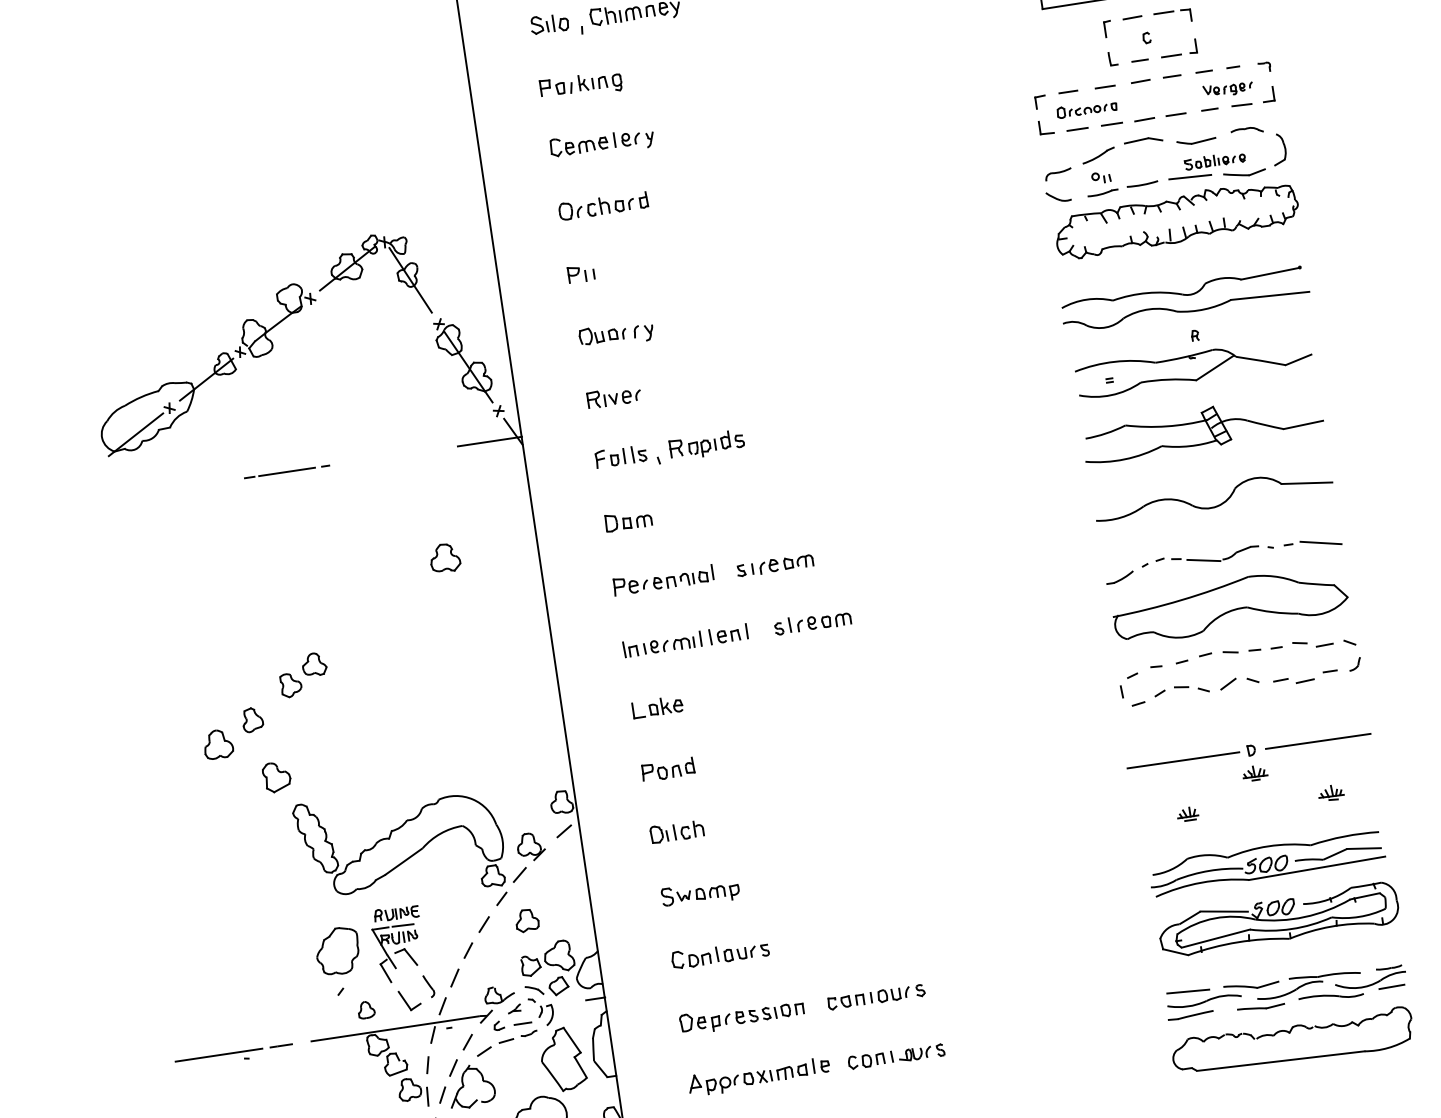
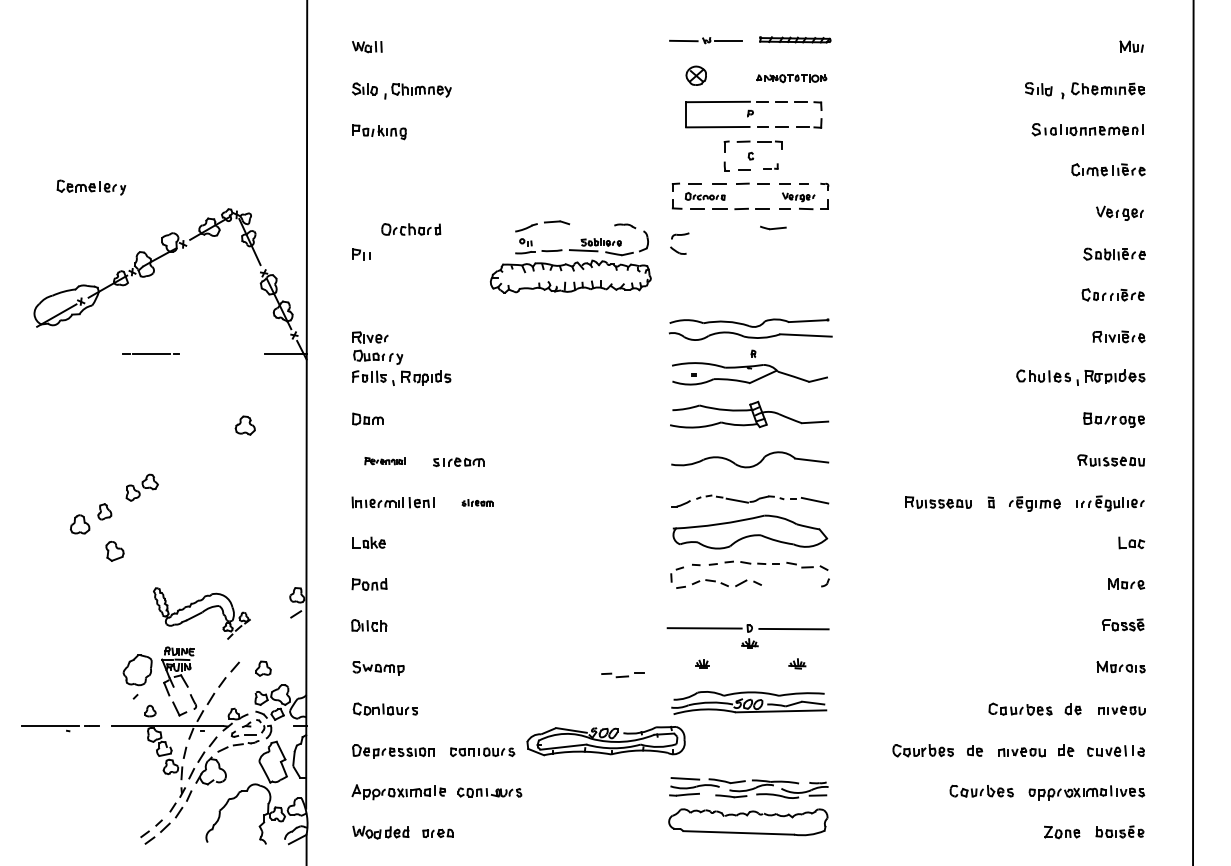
part: (1178, 49) -> (770, 166), size x0.6
part: (602, 142) -> (91, 187), moved
part: (1171, 188) -> (570, 256), moved
part: (603, 205) -> (411, 229), moved
part: (616, 333) -> (378, 356), moved
part: (662, 579) -> (384, 460), size x0.6
part: (812, 621) -> (477, 502), size x0.6
part: (1305, 679) -> (622, 675), moved
part: (421, 851) -> (201, 613), size x0.6
part: (1277, 919) -> (605, 740), moved

